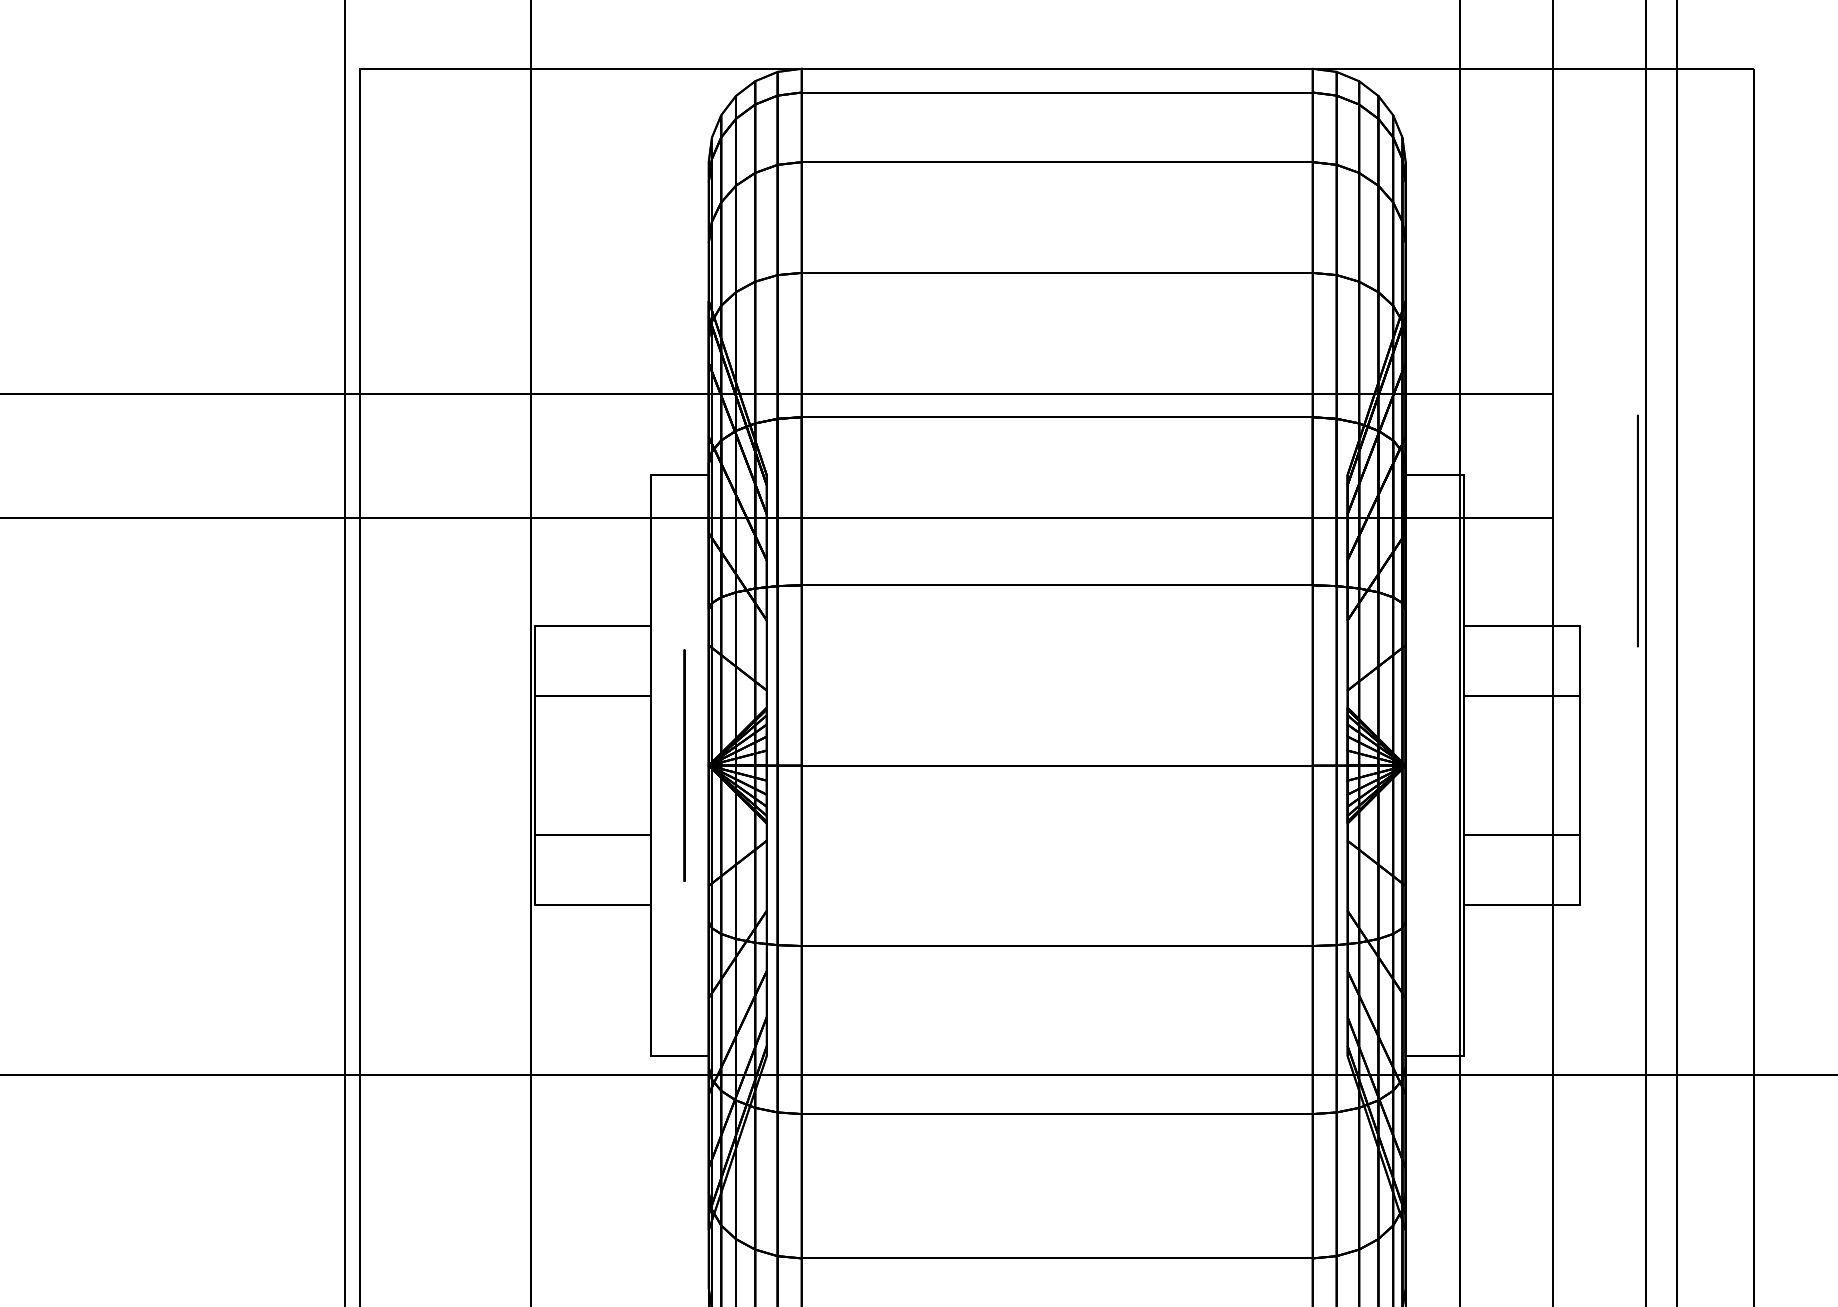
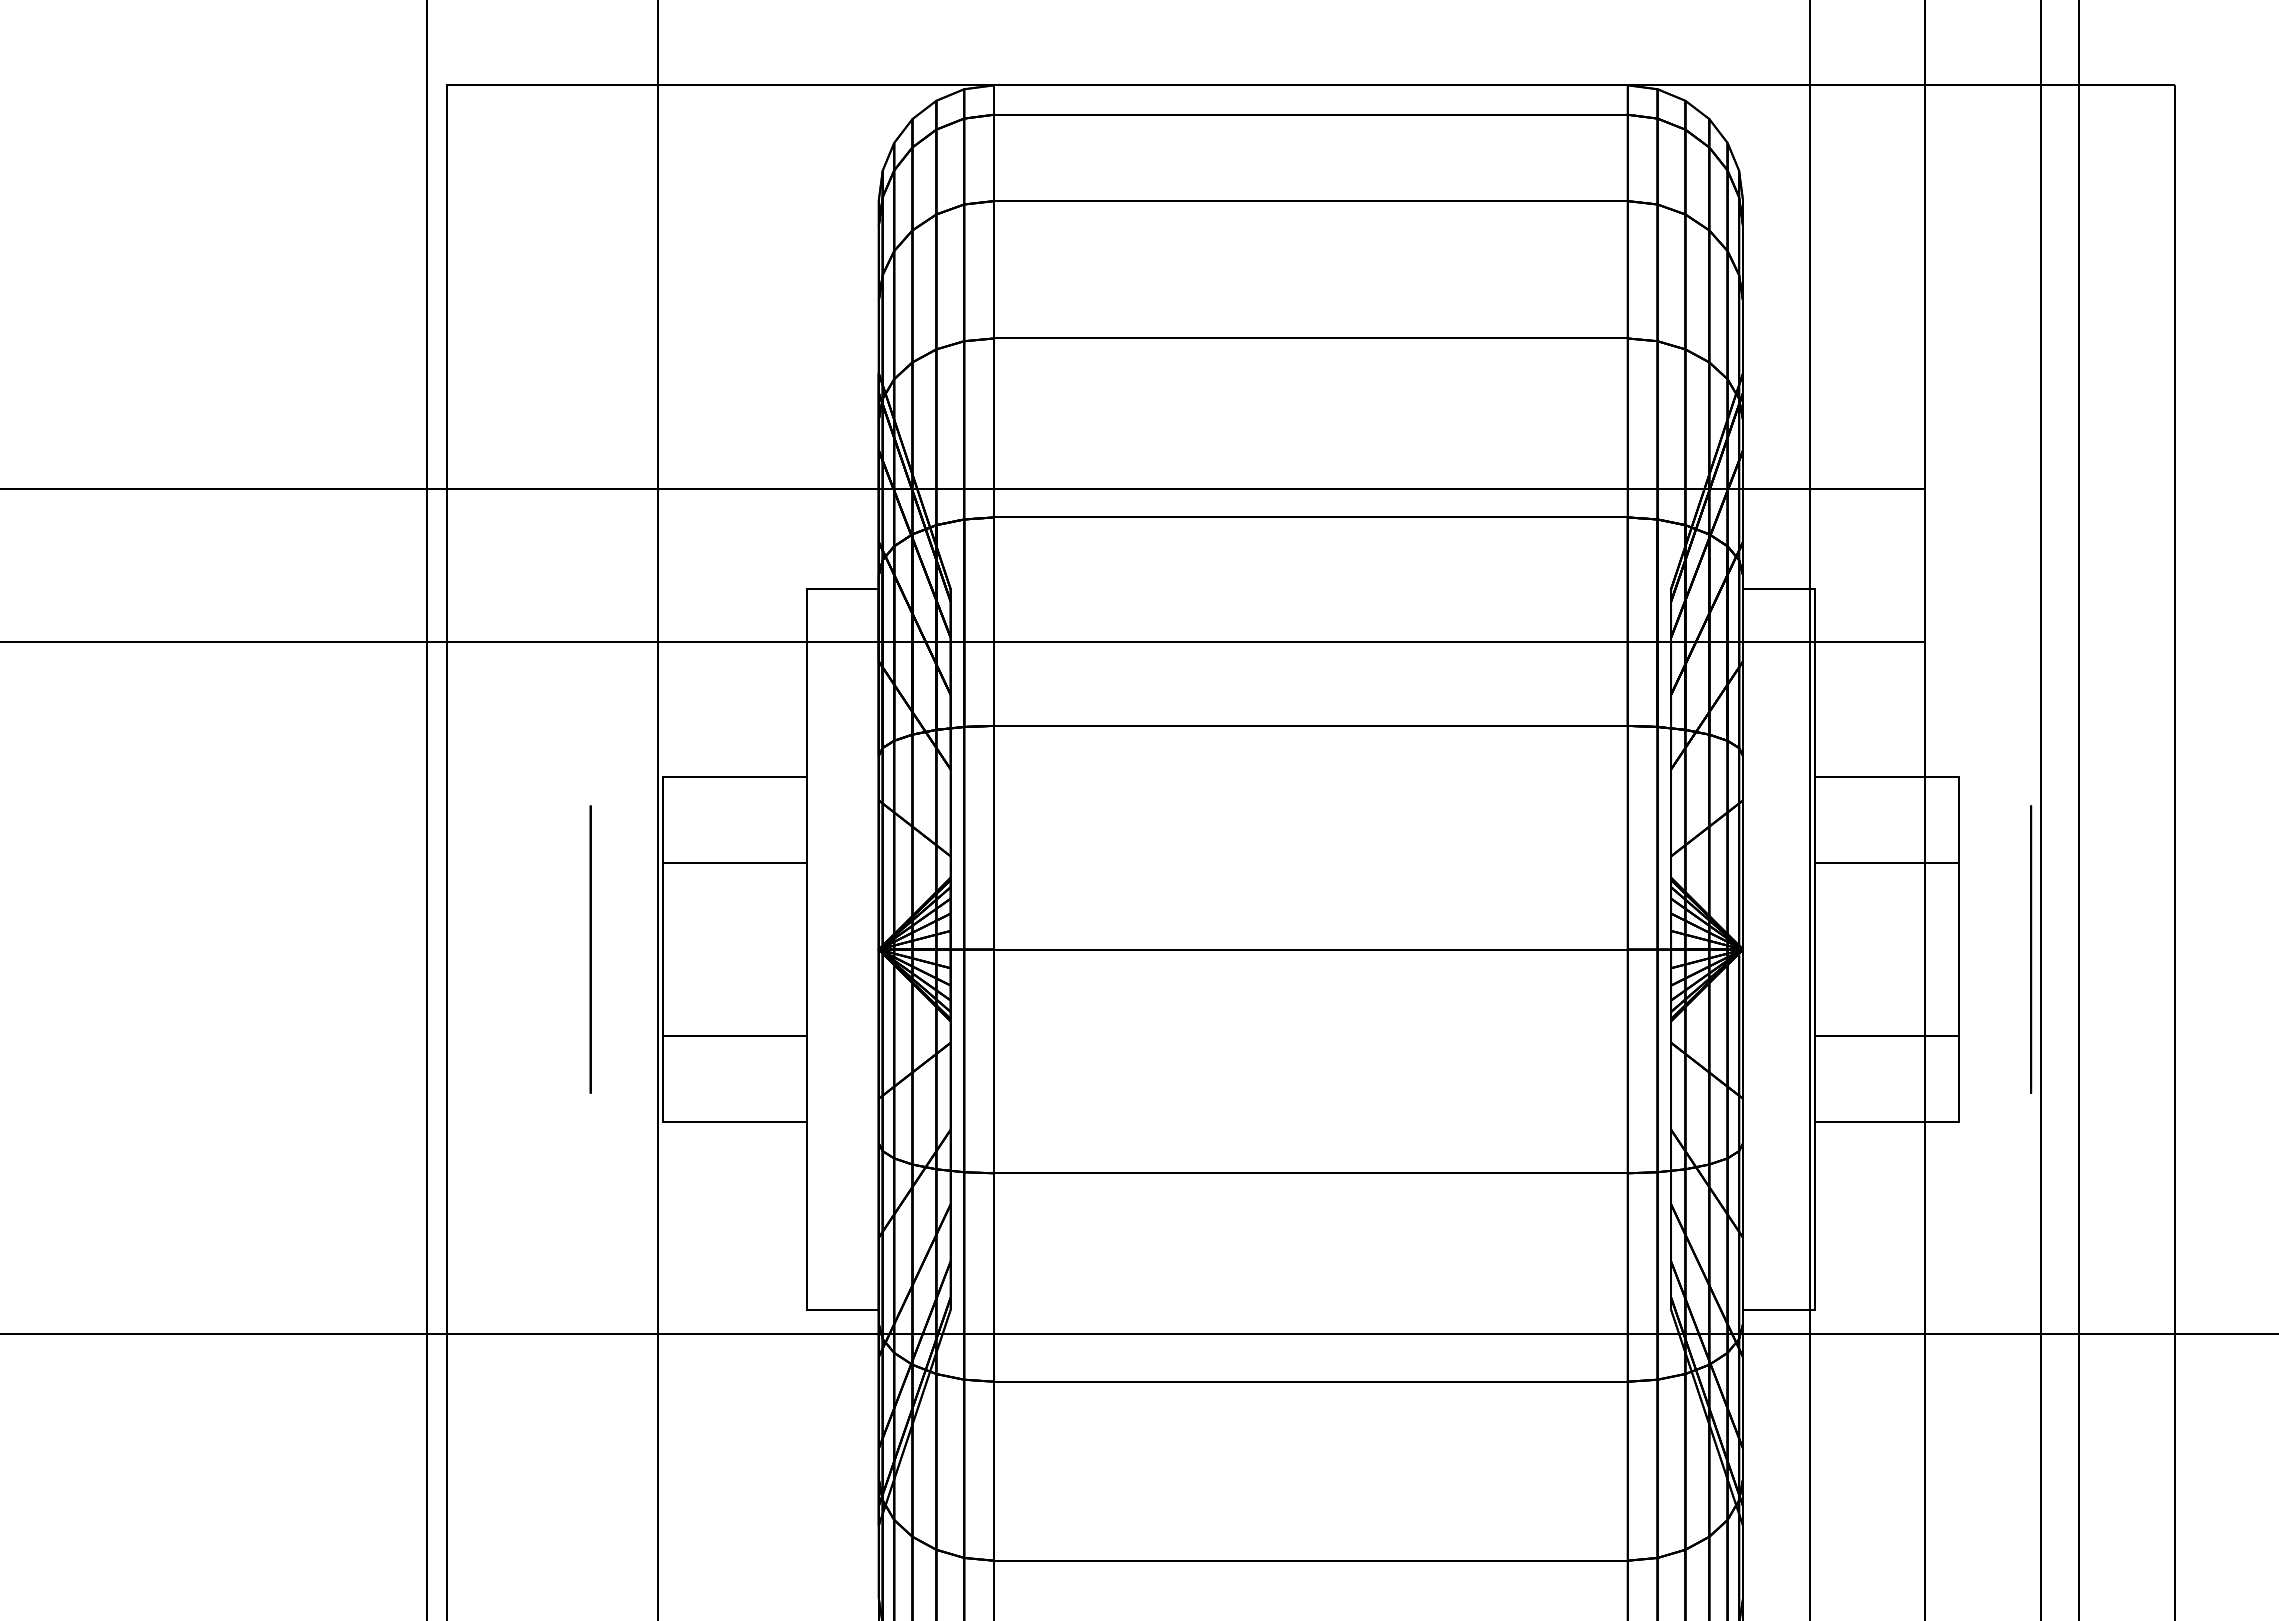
circle: (1638, 530) -> (2031, 949), moved
circle: (684, 765) -> (590, 949), moved

